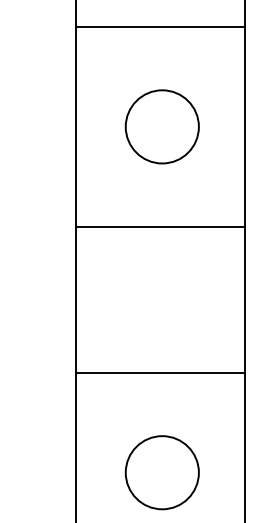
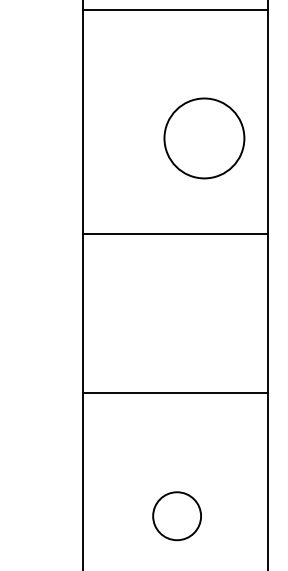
line: (160, 27) -> (175, 10), moved
circle: (161, 126) -> (203, 138), moved
line: (160, 226) -> (175, 234), moved
line: (160, 372) -> (175, 392), moved
circle: (161, 472) -> (176, 515), size x0.6

